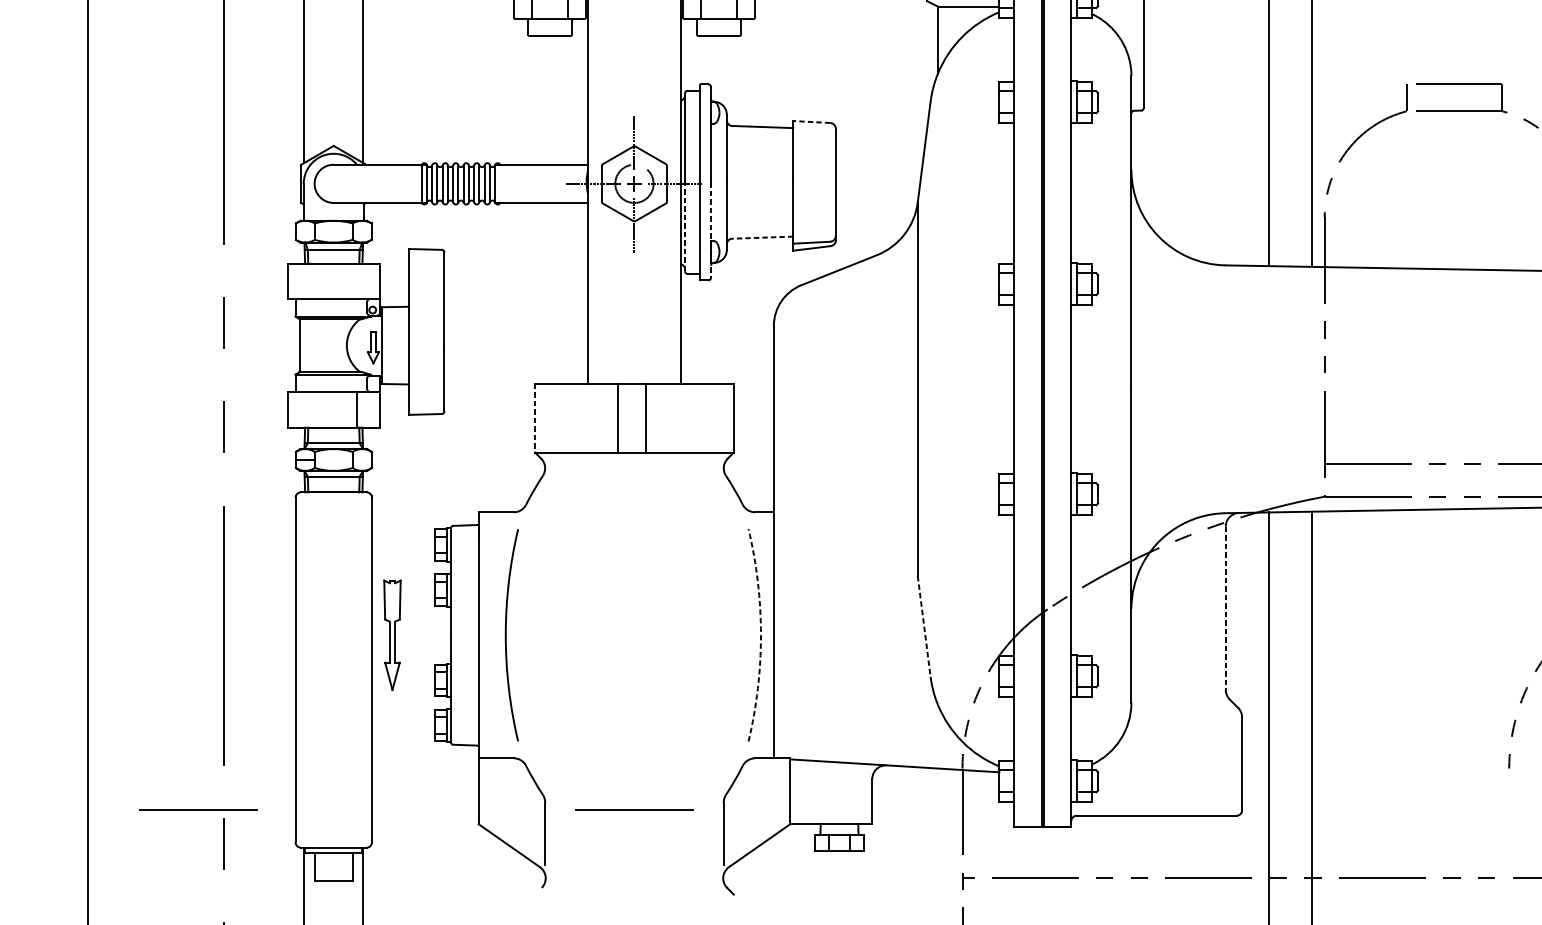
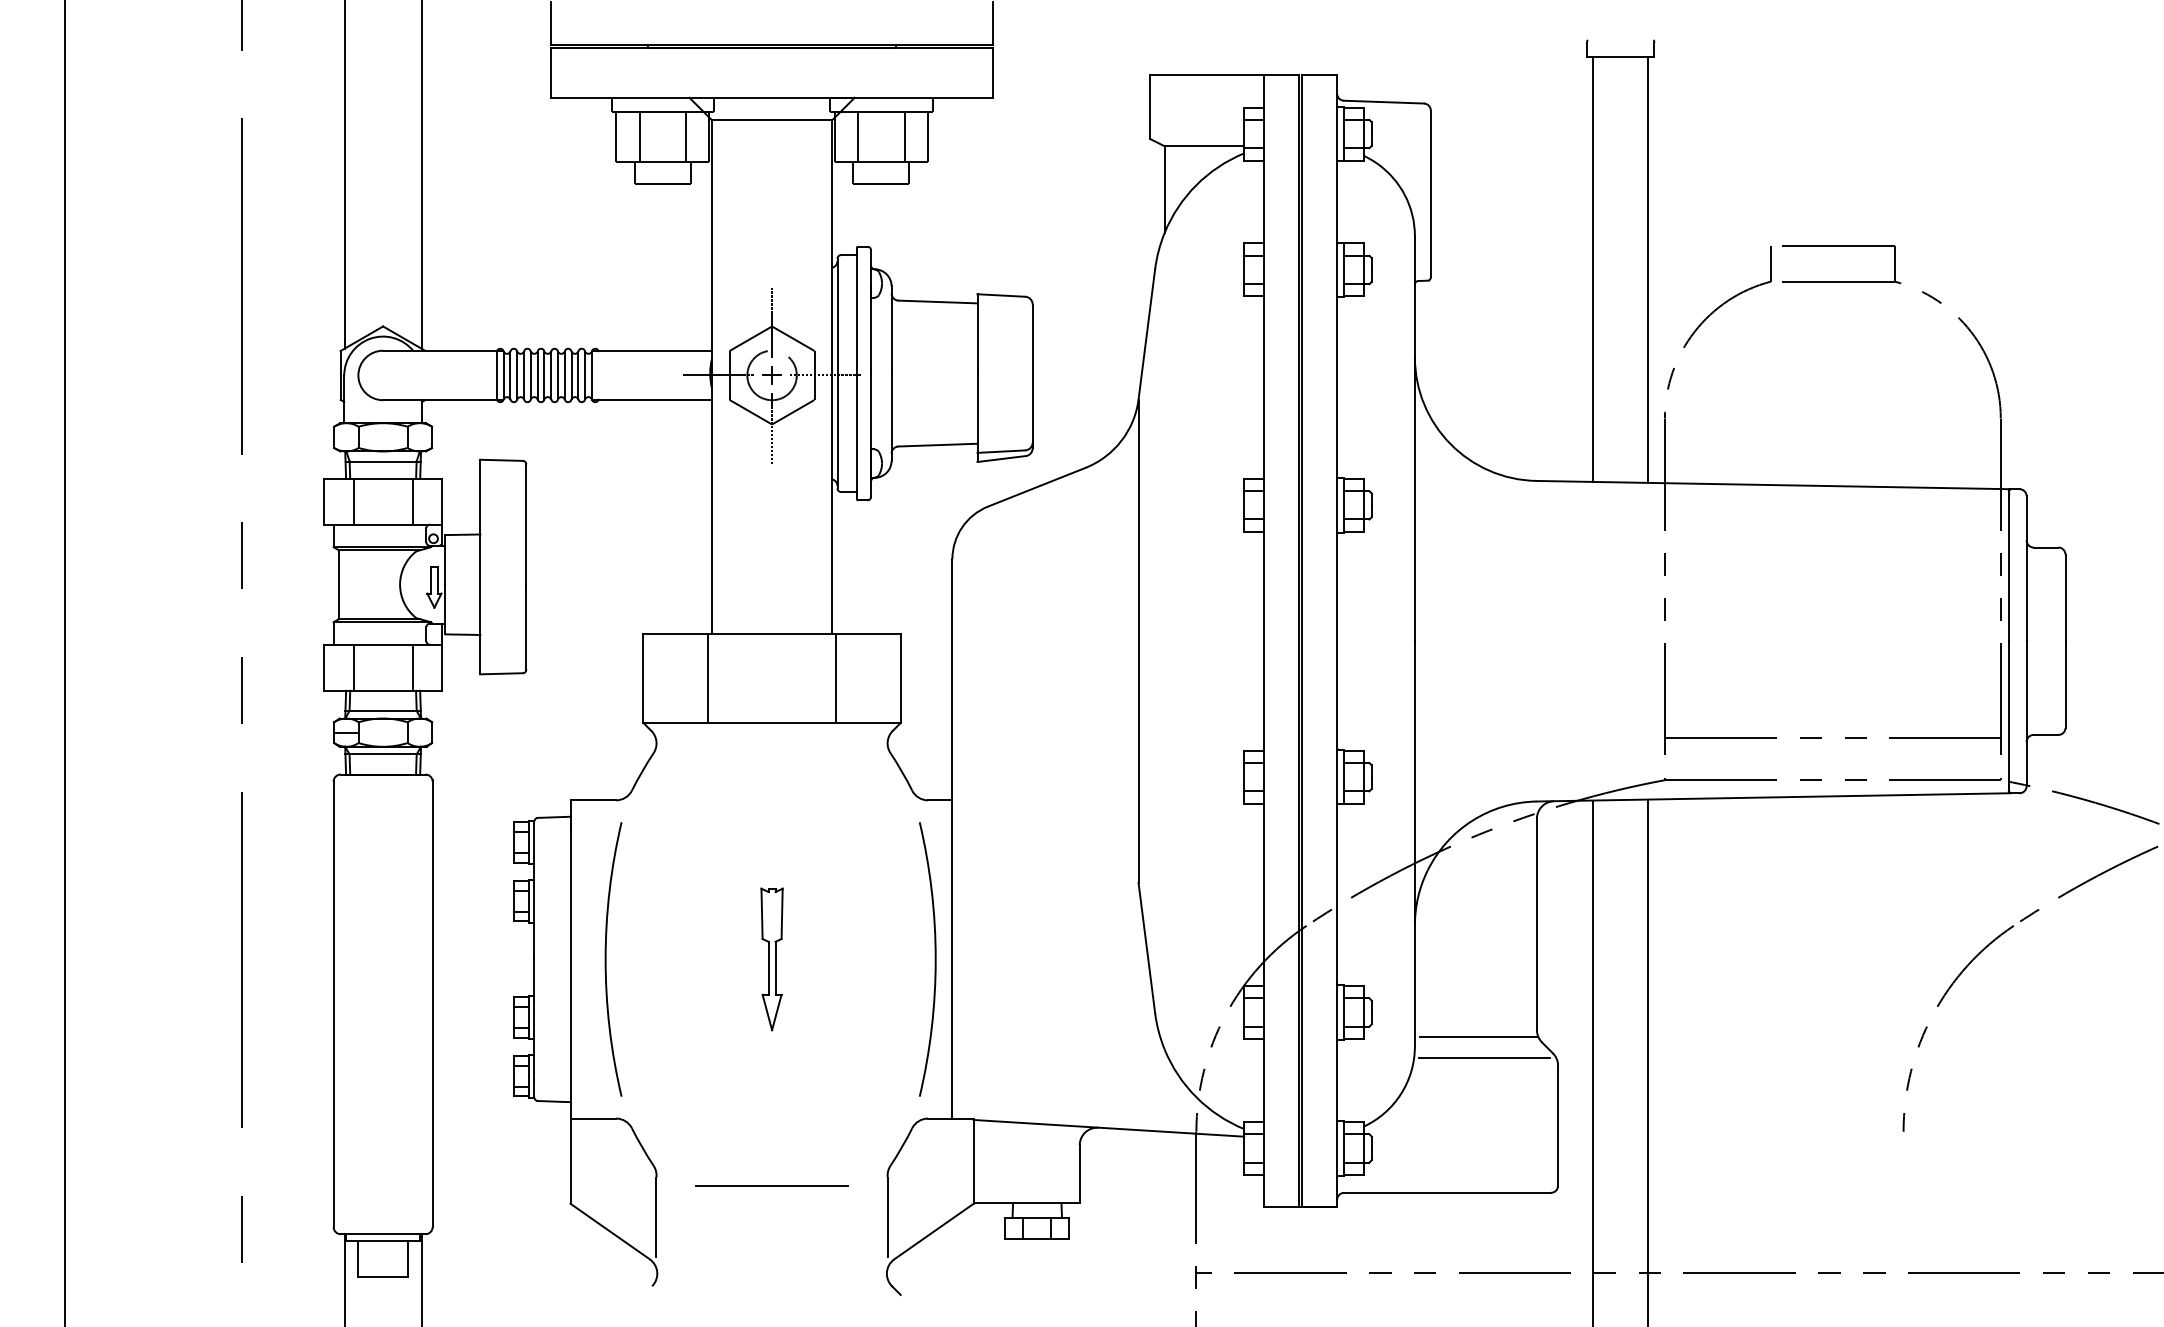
line: (811, 122) -> (1001, 295), dashed -> solid
line: (685, 226) -> (837, 430), dashed -> solid
line: (711, 230) -> (871, 435), dashed -> solid
line: (762, 237) -> (937, 445), dashed -> solid
line: (310, 281) -> (353, 501), added
line: (356, 281) -> (412, 501), added
line: (310, 409) -> (353, 667), added
line: (535, 418) -> (643, 679), dashed -> solid
line: (617, 418) -> (707, 678), moved
line: (646, 418) -> (836, 678), moved
line: (1225, 608) -> (1536, 924), dashed -> solid
line: (923, 626) -> (1146, 947), dashed -> solid
part: (392, 635) -> (771, 959), moved
arc: (760, 635) -> (935, 959), dashed -> solid
line: (1180, 695) -> (1478, 1037), added
line: (1185, 711) -> (1484, 1058), added
line: (197, 810) -> (207, 1185), removed

